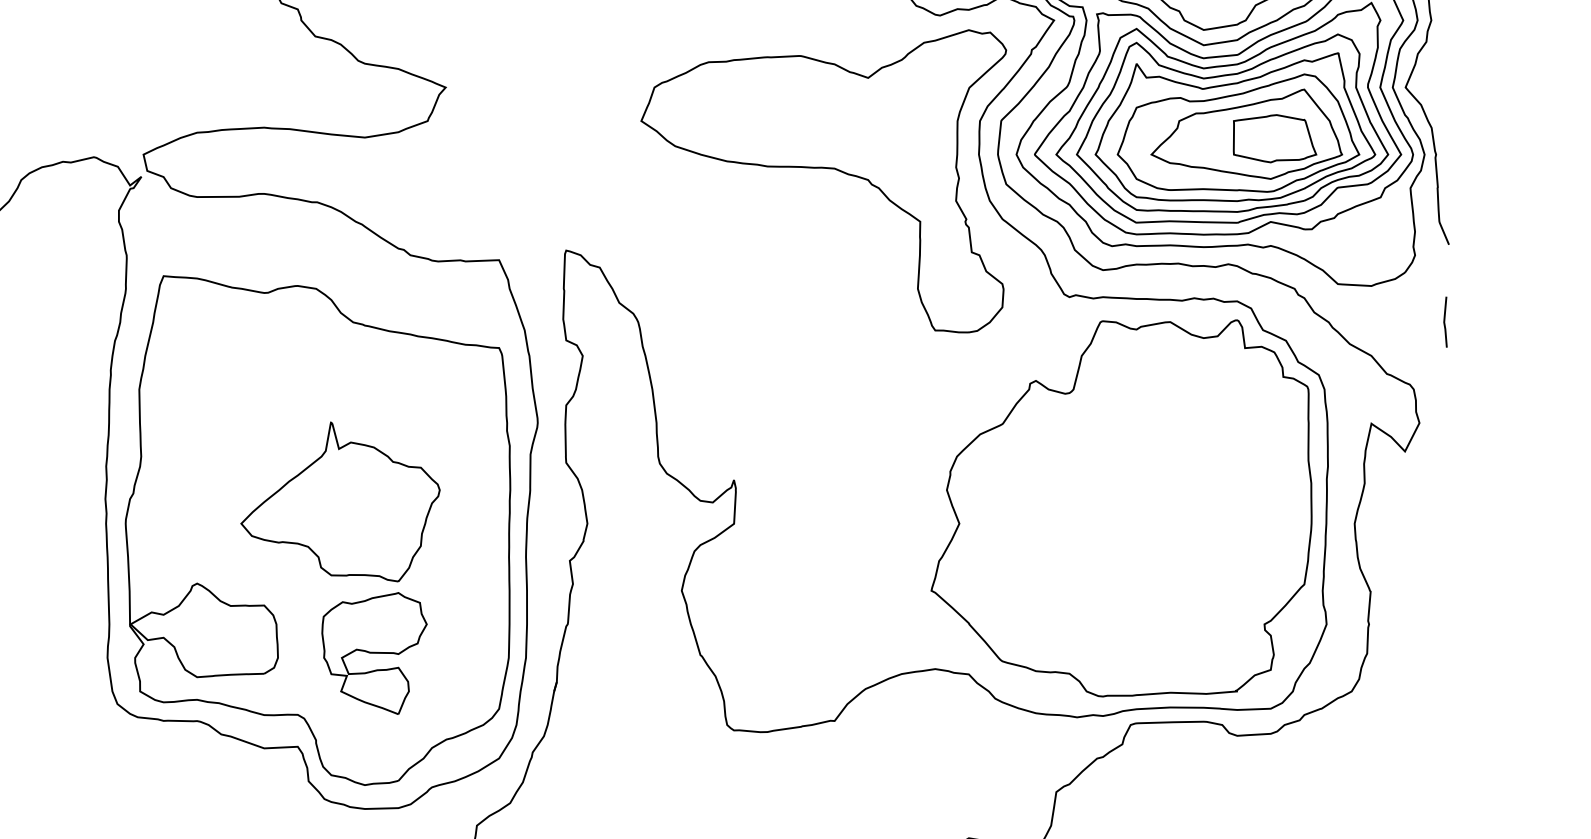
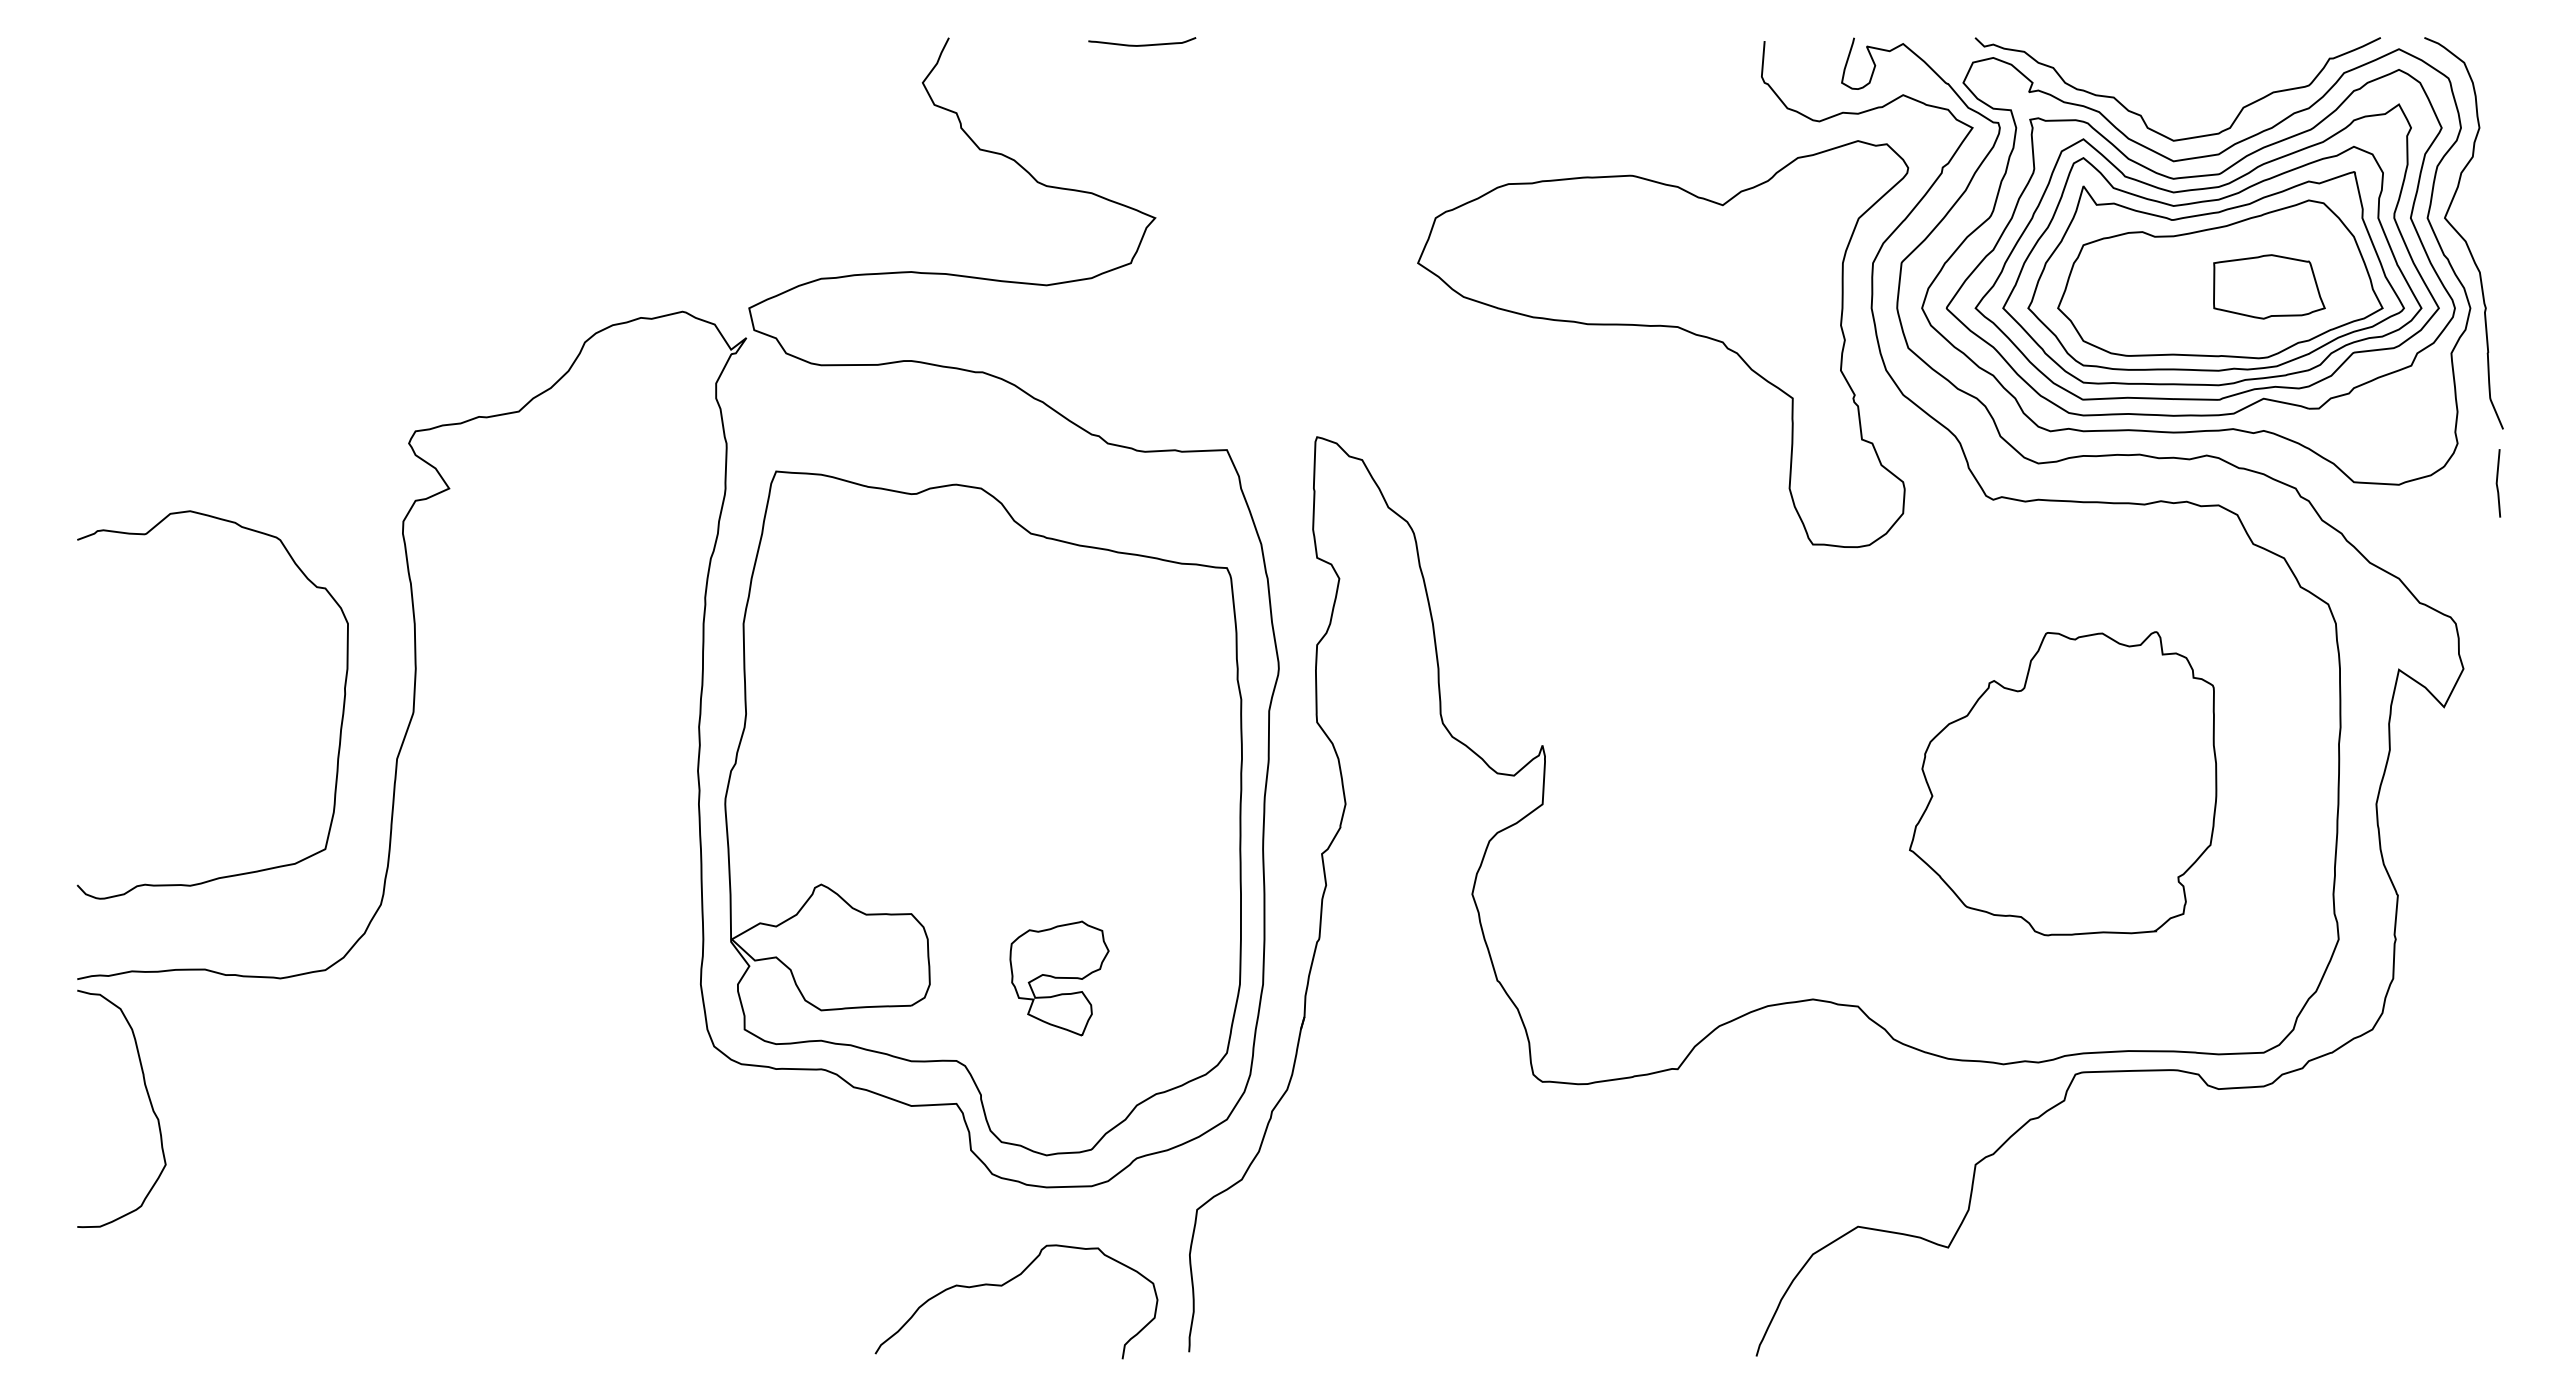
part: (1246, 133) -> (2231, 280), removed
line: (1444, 322) -> (2497, 483), moved
part: (340, 501) -> (1013, 774), removed
part: (1121, 508) -> (2062, 783), size x0.6
part: (374, 653) -> (1059, 978), size x0.7

